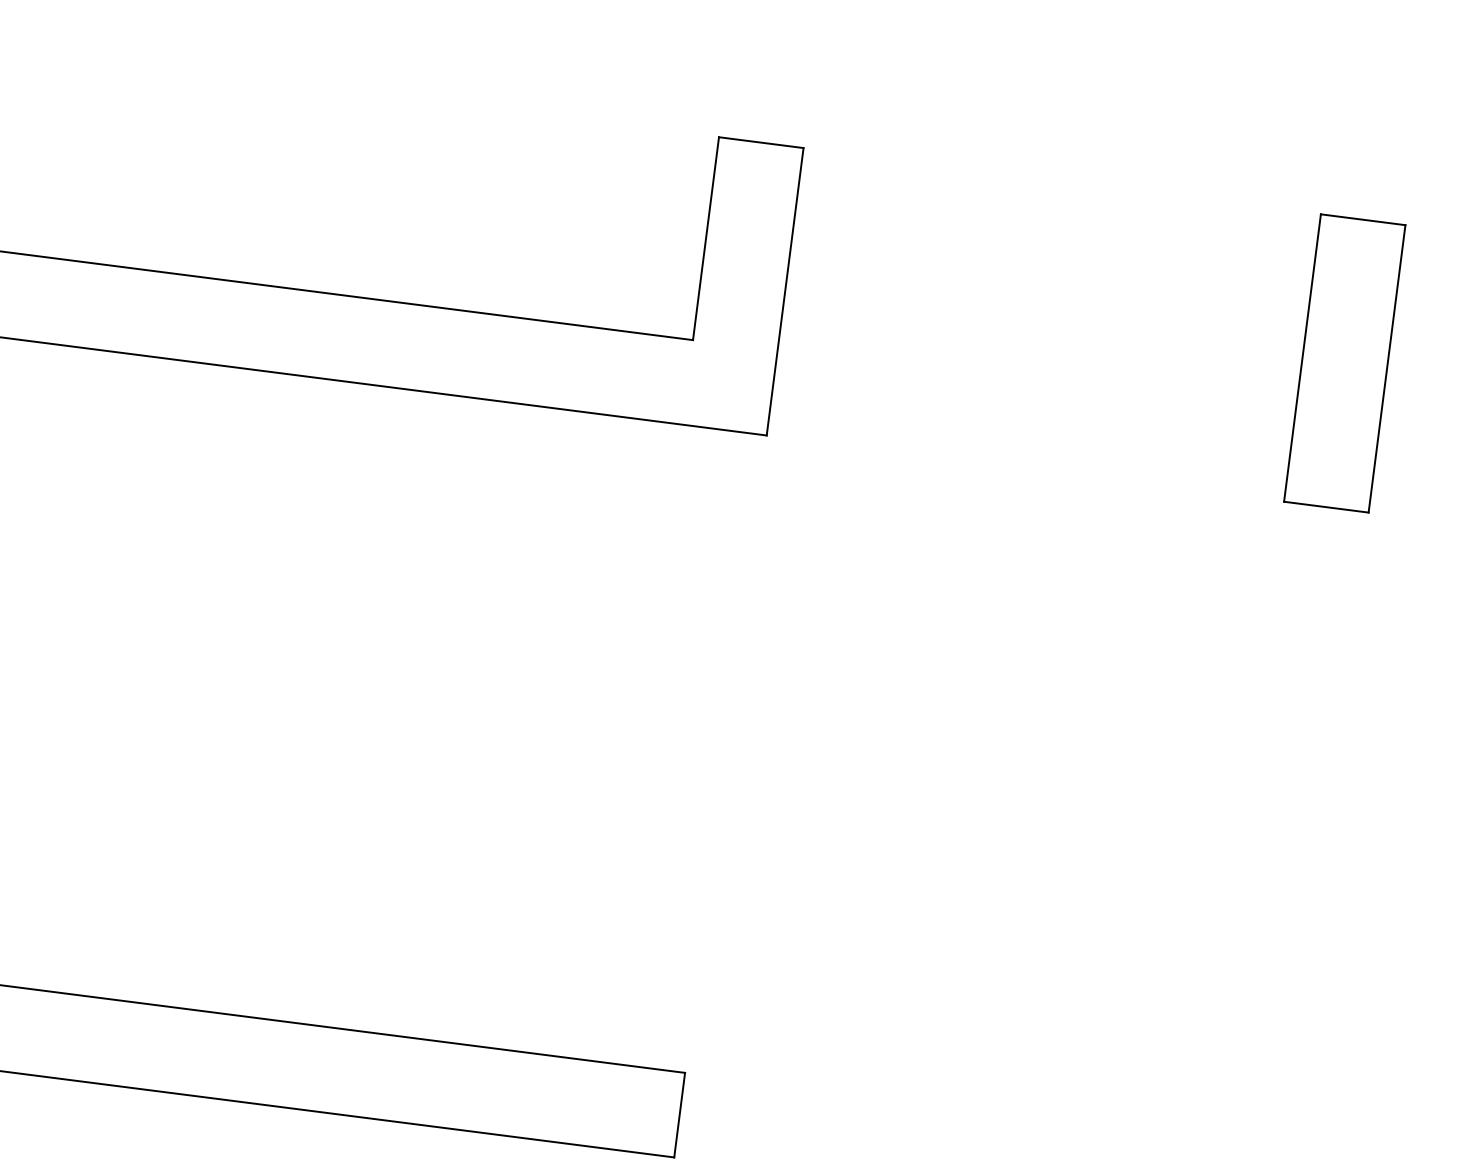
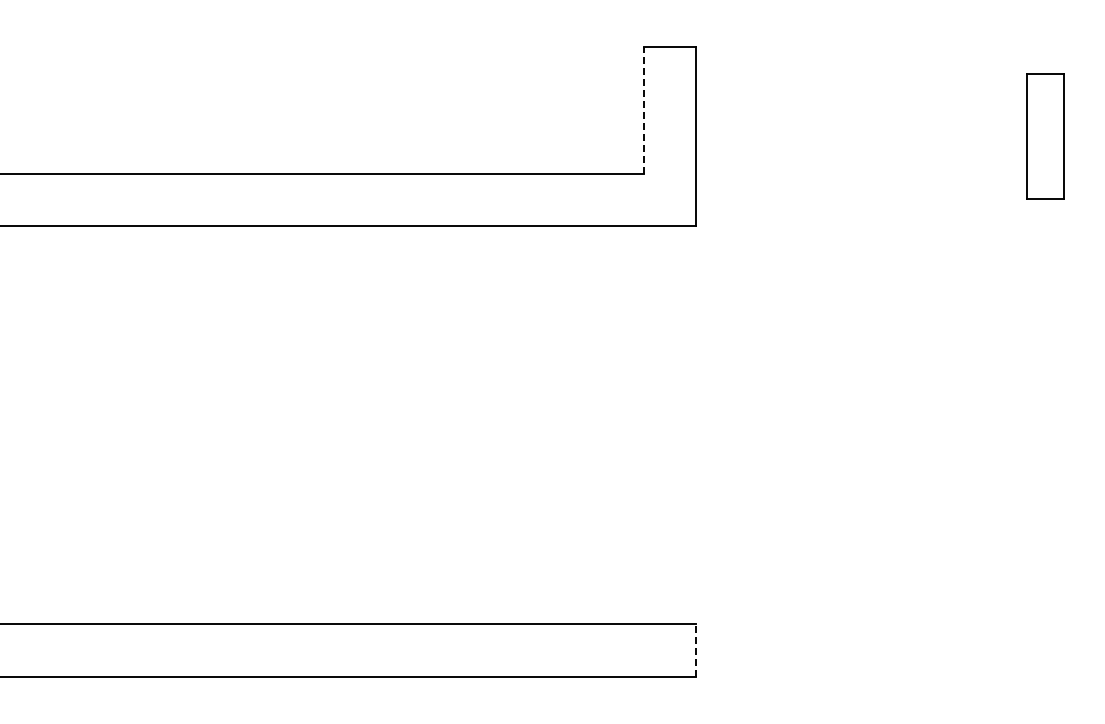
line: (706, 237) -> (643, 109), solid -> dashed
part: (1344, 363) -> (1045, 136), size x0.7
line: (680, 1113) -> (696, 649), solid -> dashed

